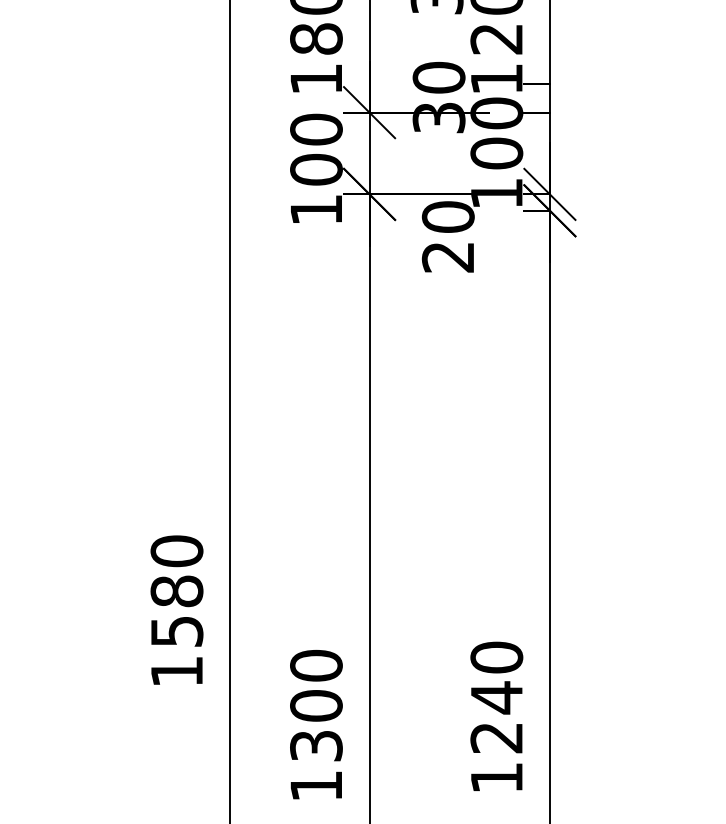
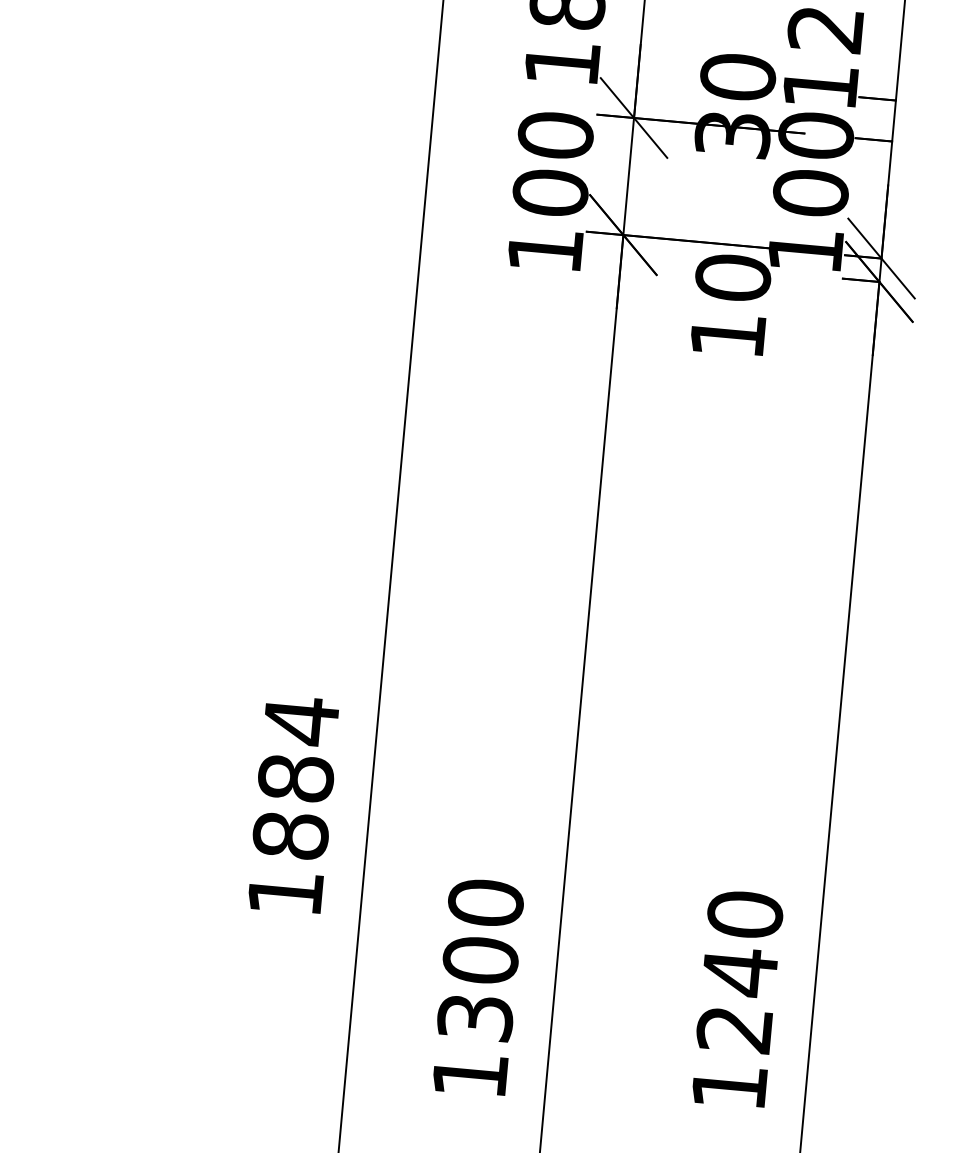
text: (447, 257) -> (726, 335), 20 -> 10
text: (176, 590) -> (295, 776), 1580 -> 1884

